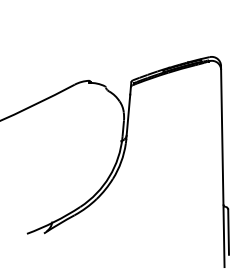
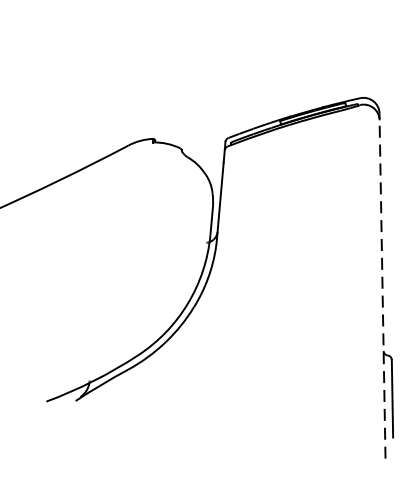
line: (222, 166) -> (381, 285), solid -> dashed

